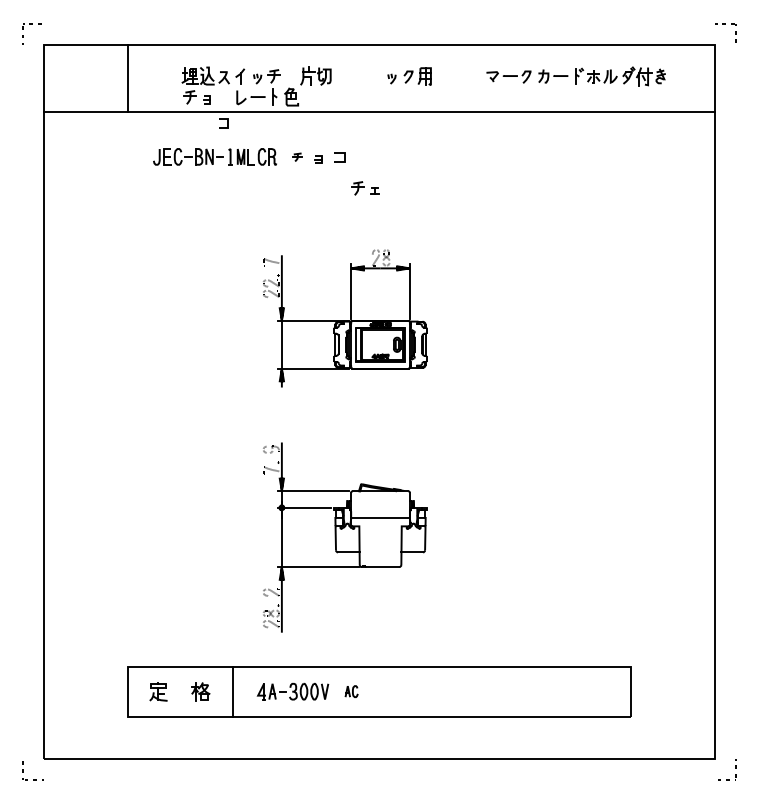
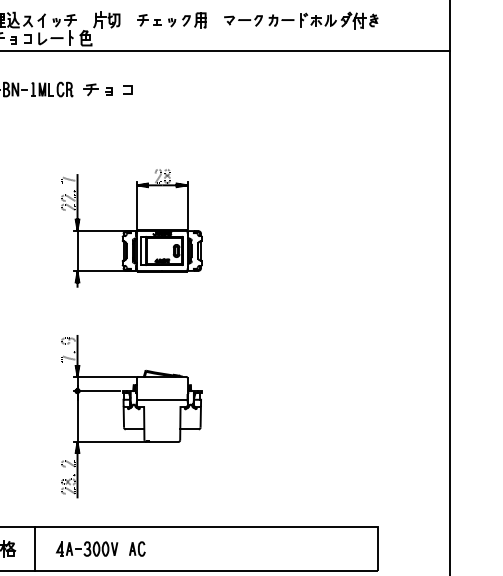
part: (575, 76) -> (300, 20), moved
line: (223, 119) -> (27, 35), moved
part: (297, 157) -> (90, 90), size x1.67
part: (365, 188) -> (149, 20), moved
part: (351, 691) -> (137, 548), size x1.43

